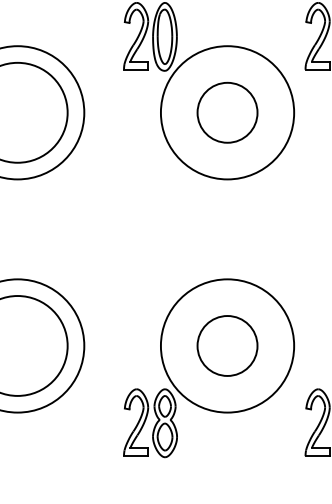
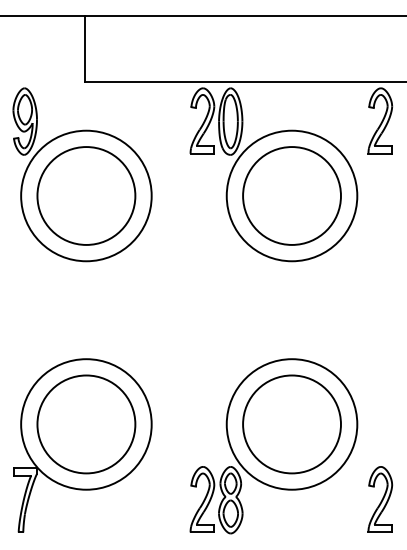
circle: (227, 112) -> (291, 195), size x1.67
circle: (227, 346) -> (291, 424), size x1.67

